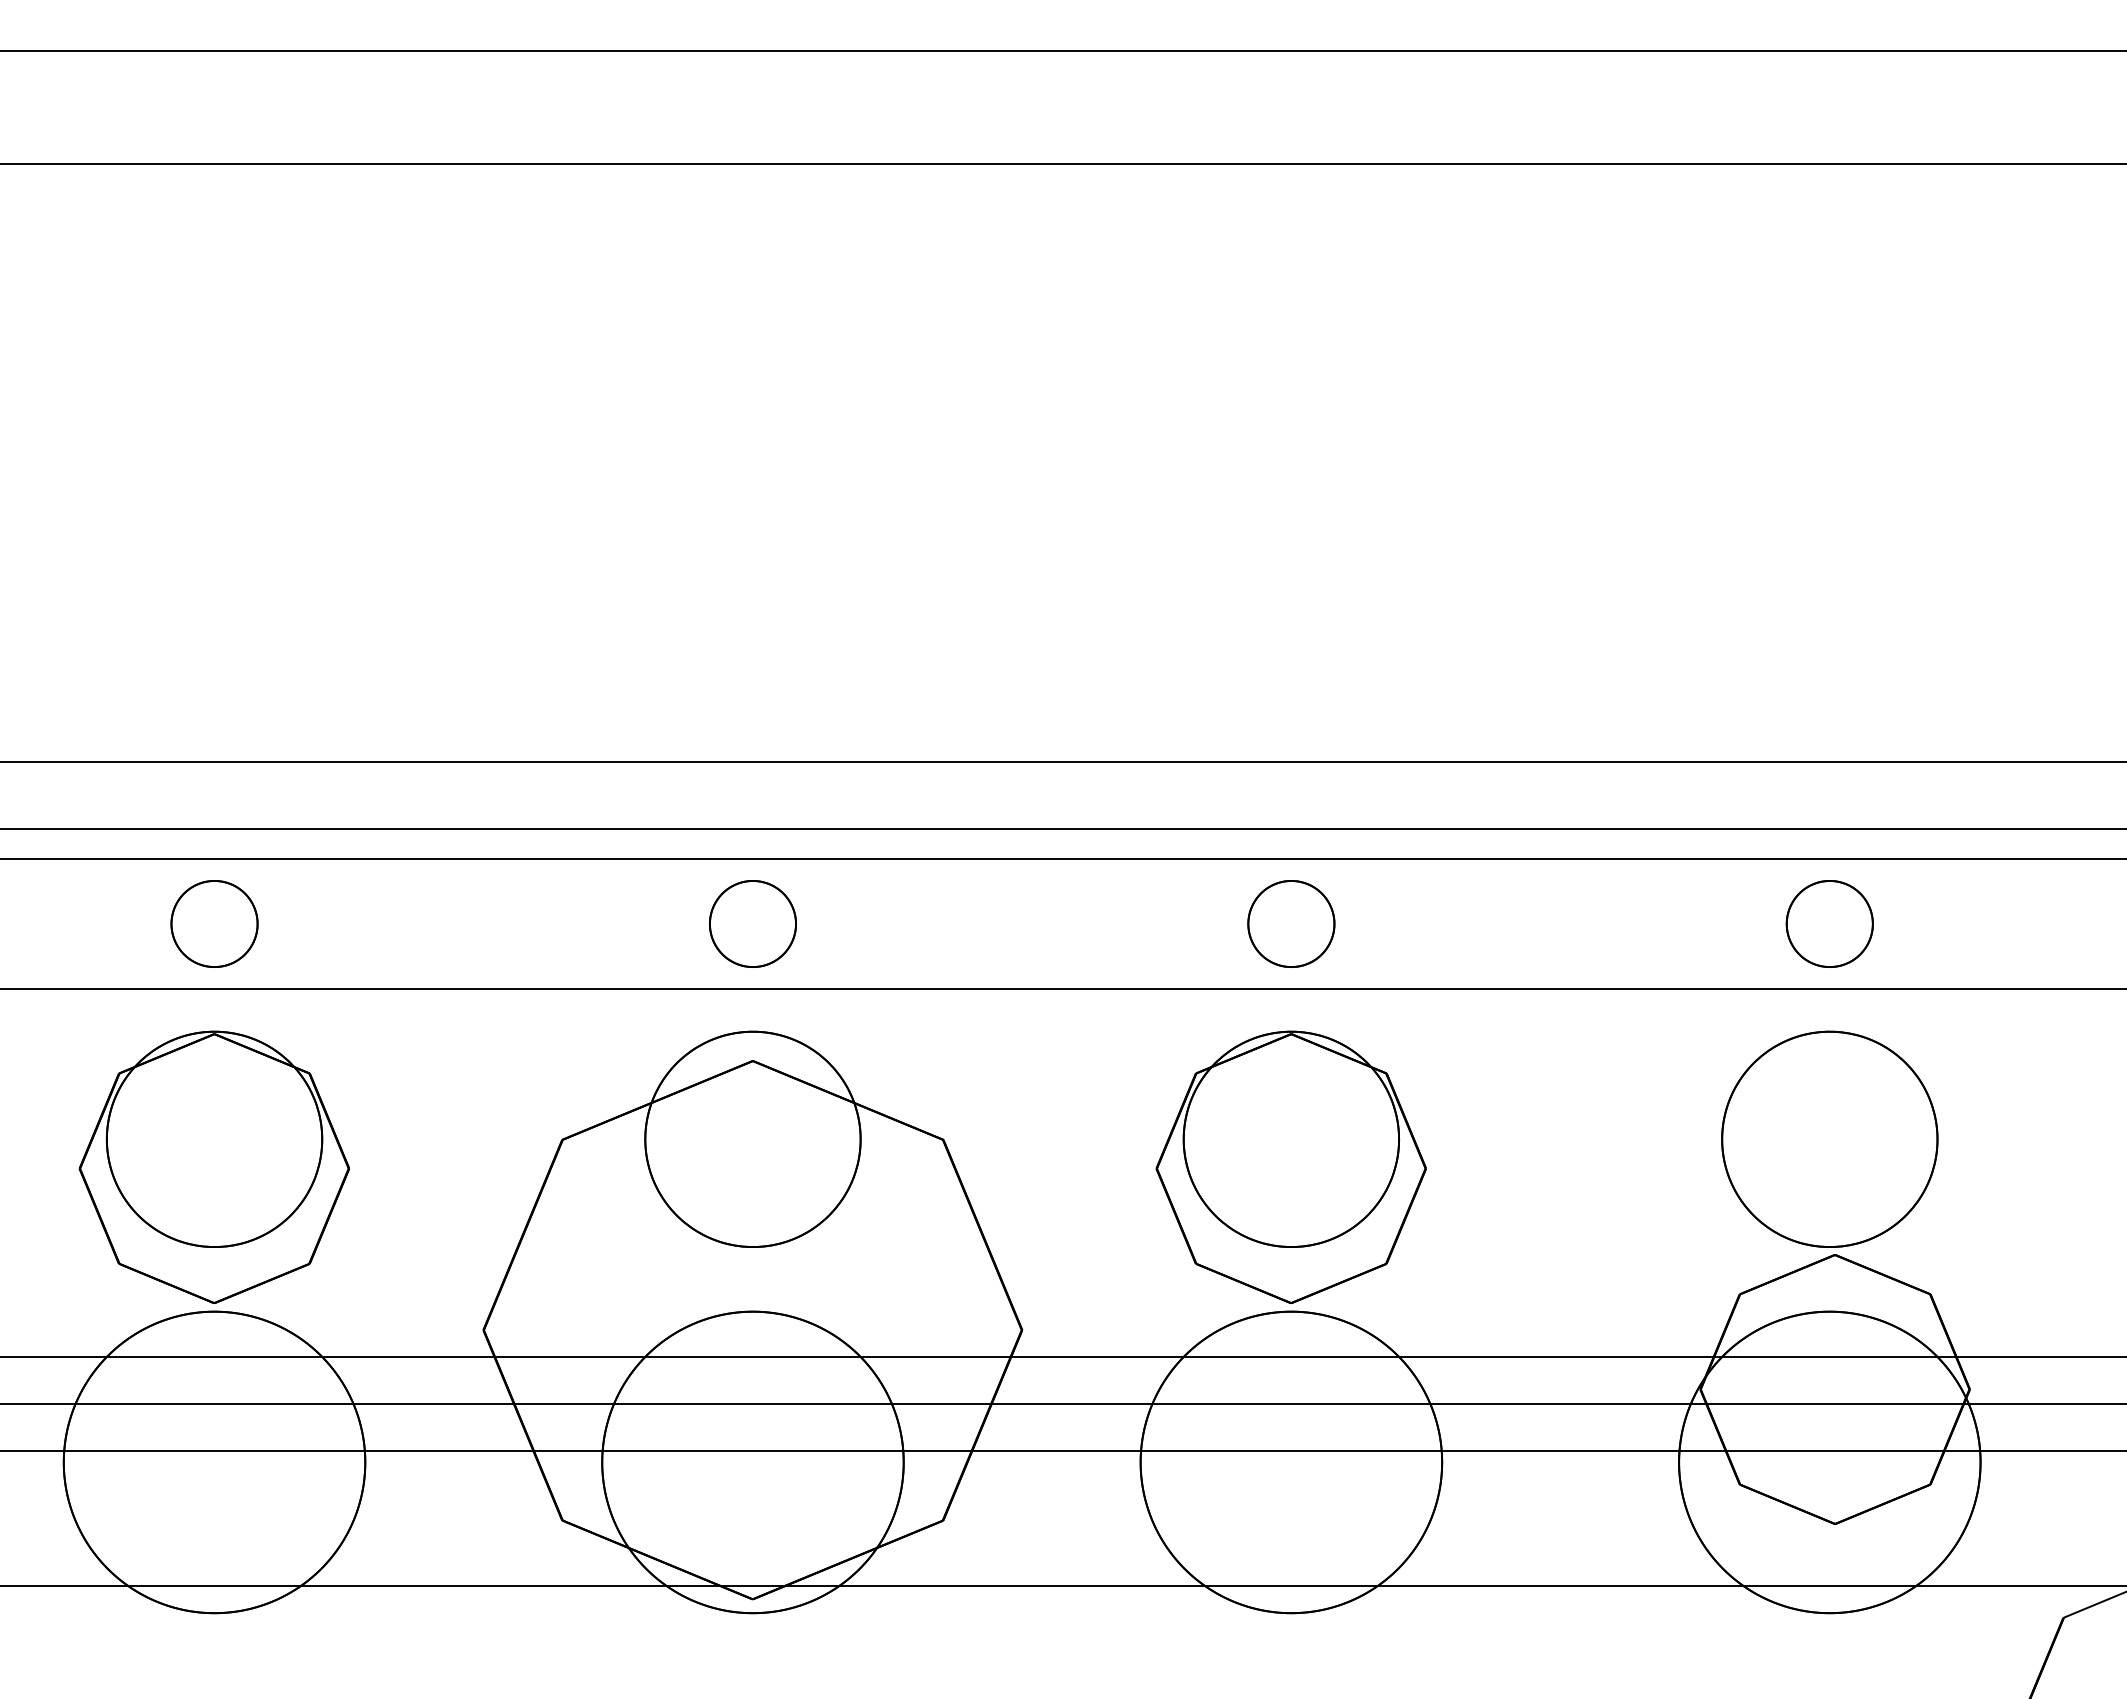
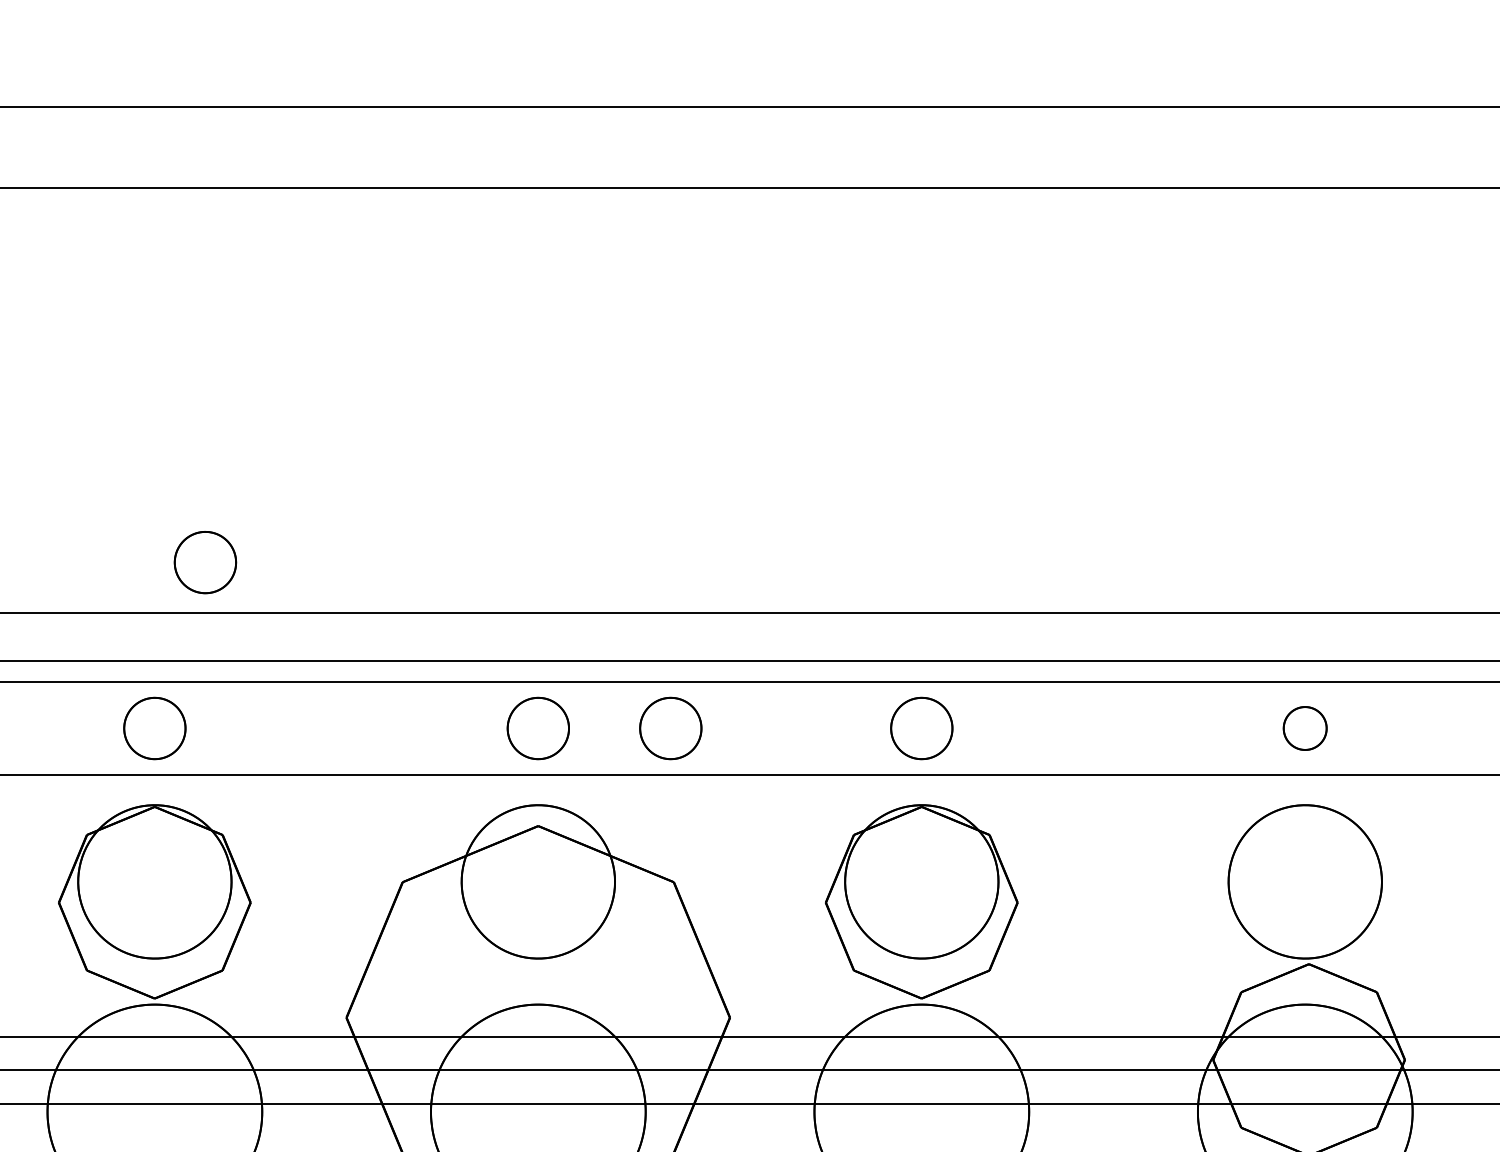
part: (285, 690) -> (205, 562), added
part: (938, 923) -> (670, 728), added
part: (1829, 923) -> (1305, 728), size x0.7

